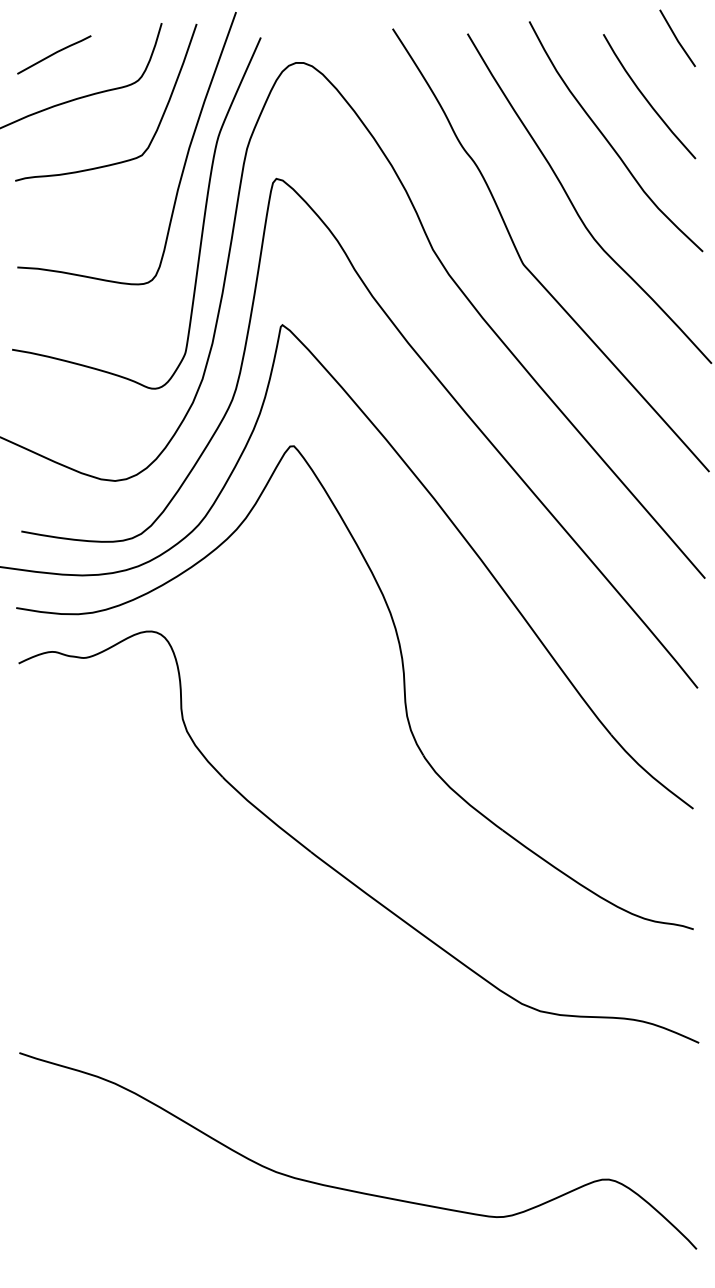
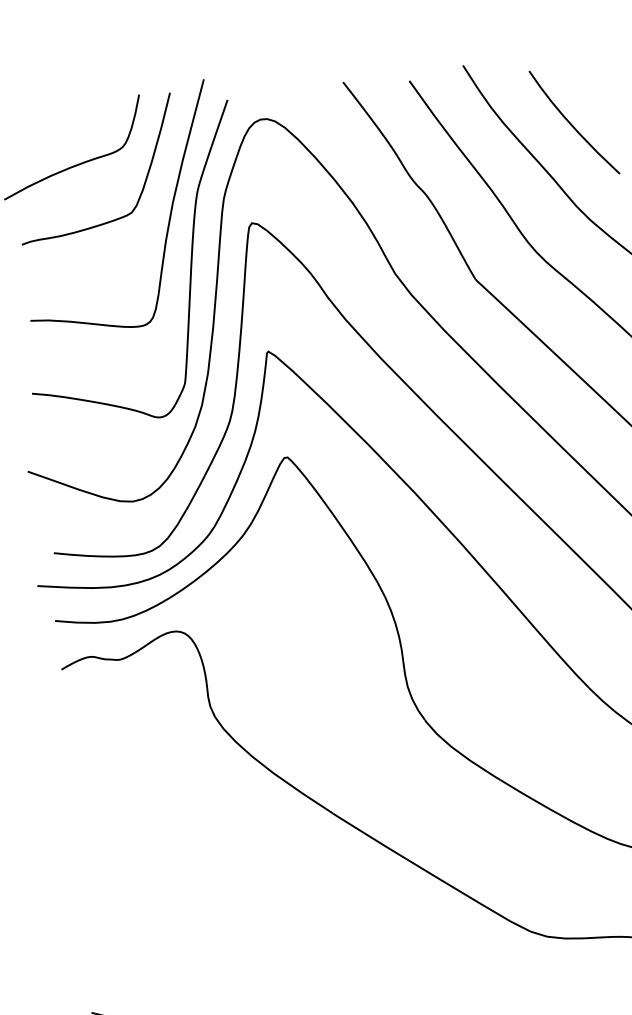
line: (677, 38) -> (594, 69), removed
curve: (54, 54) -> (47, 130), removed

